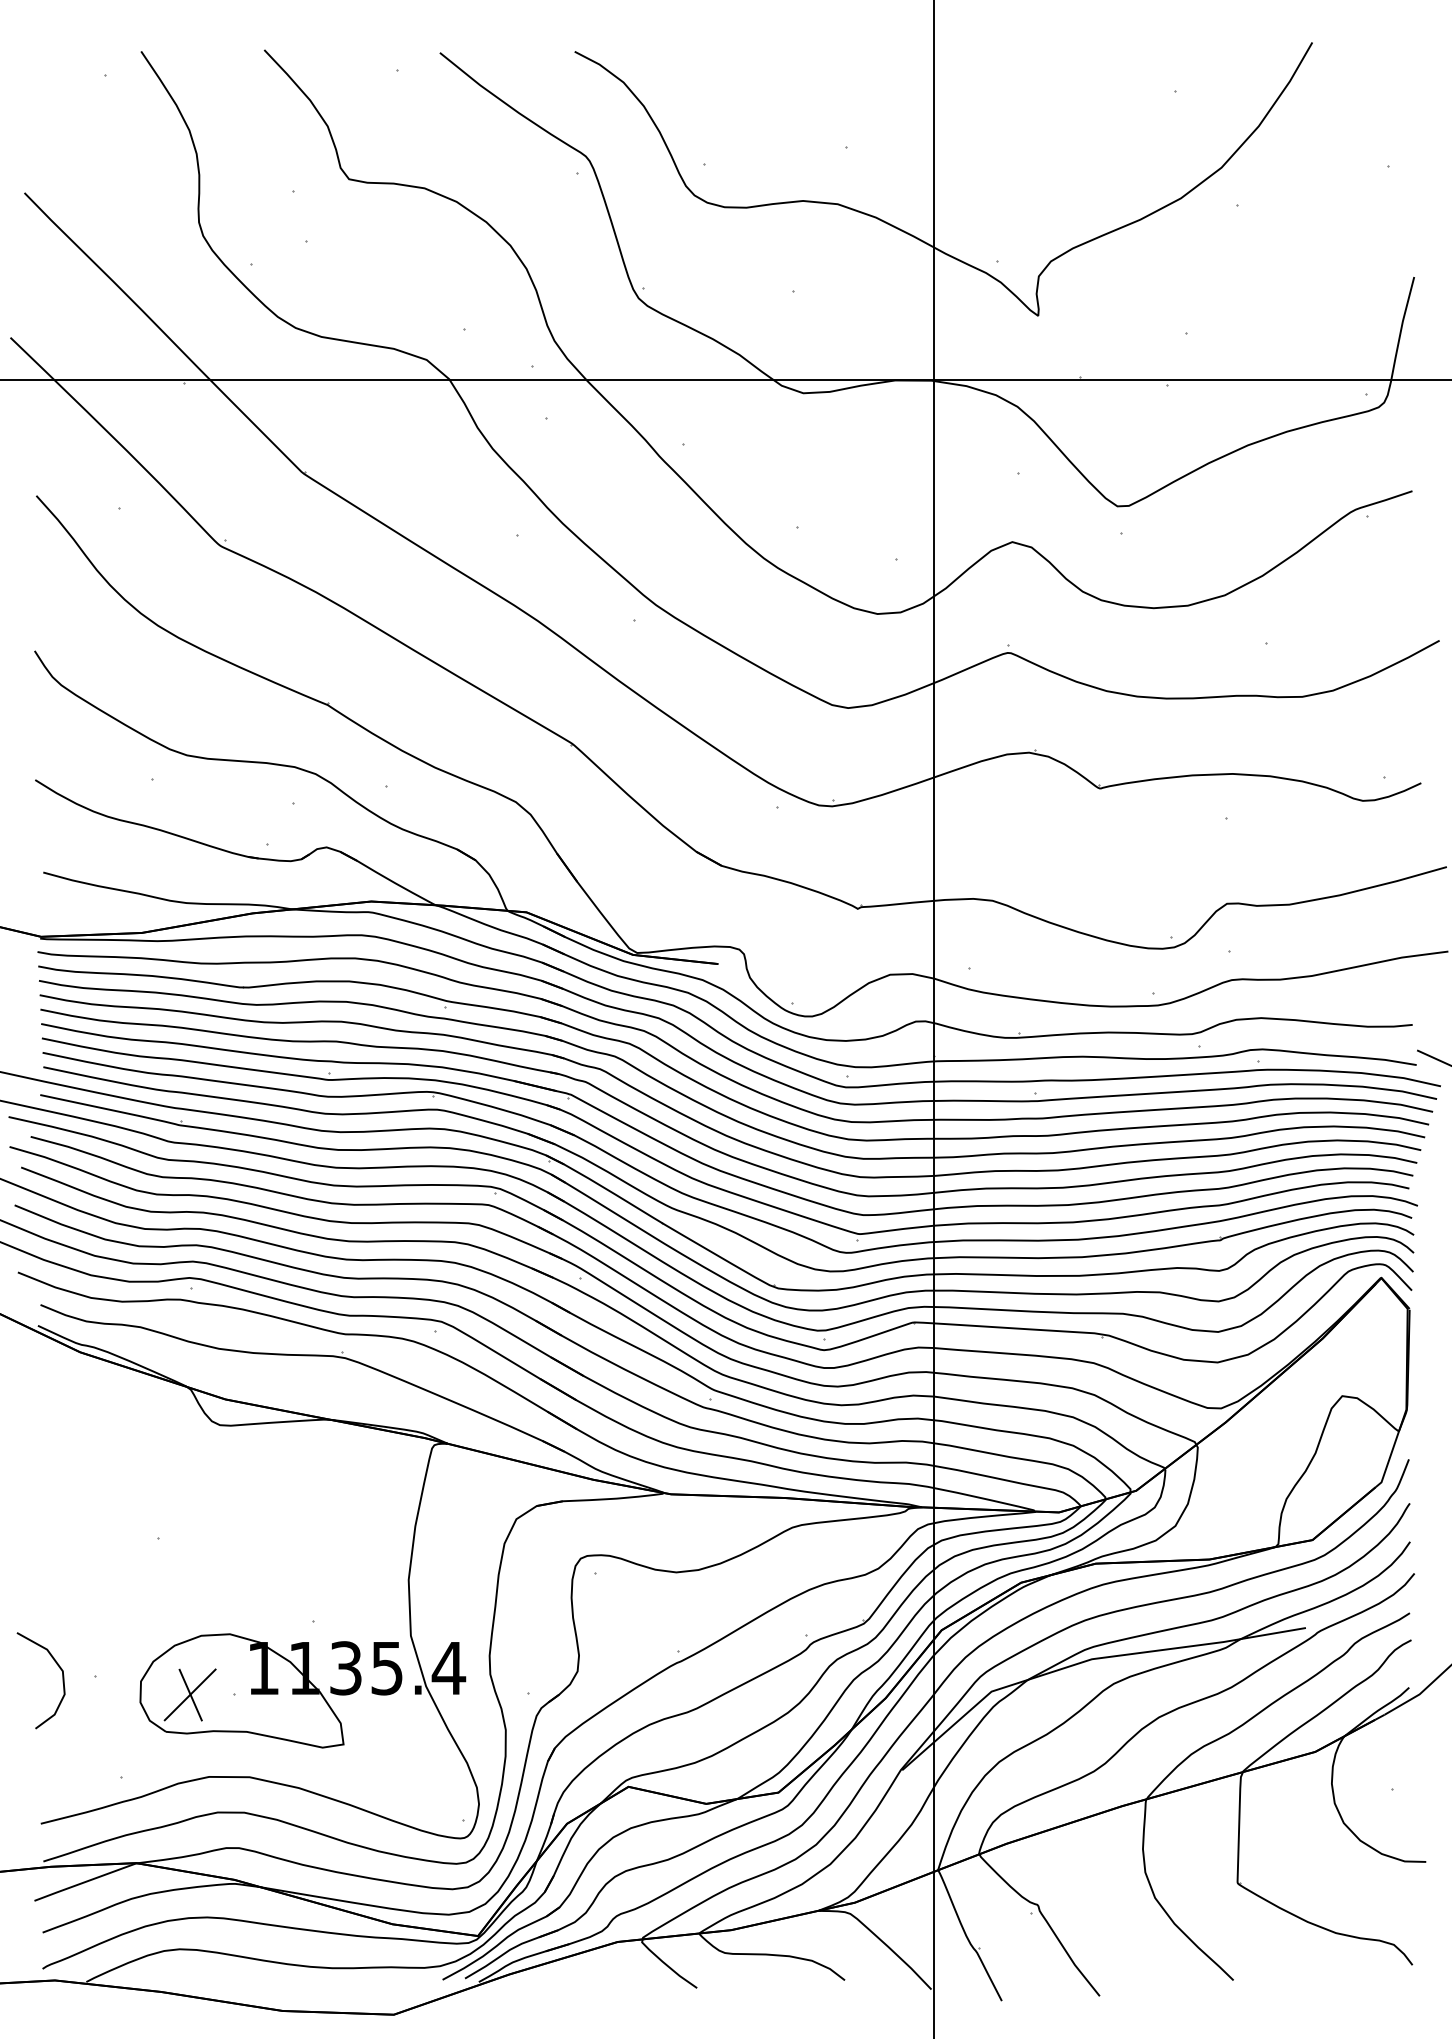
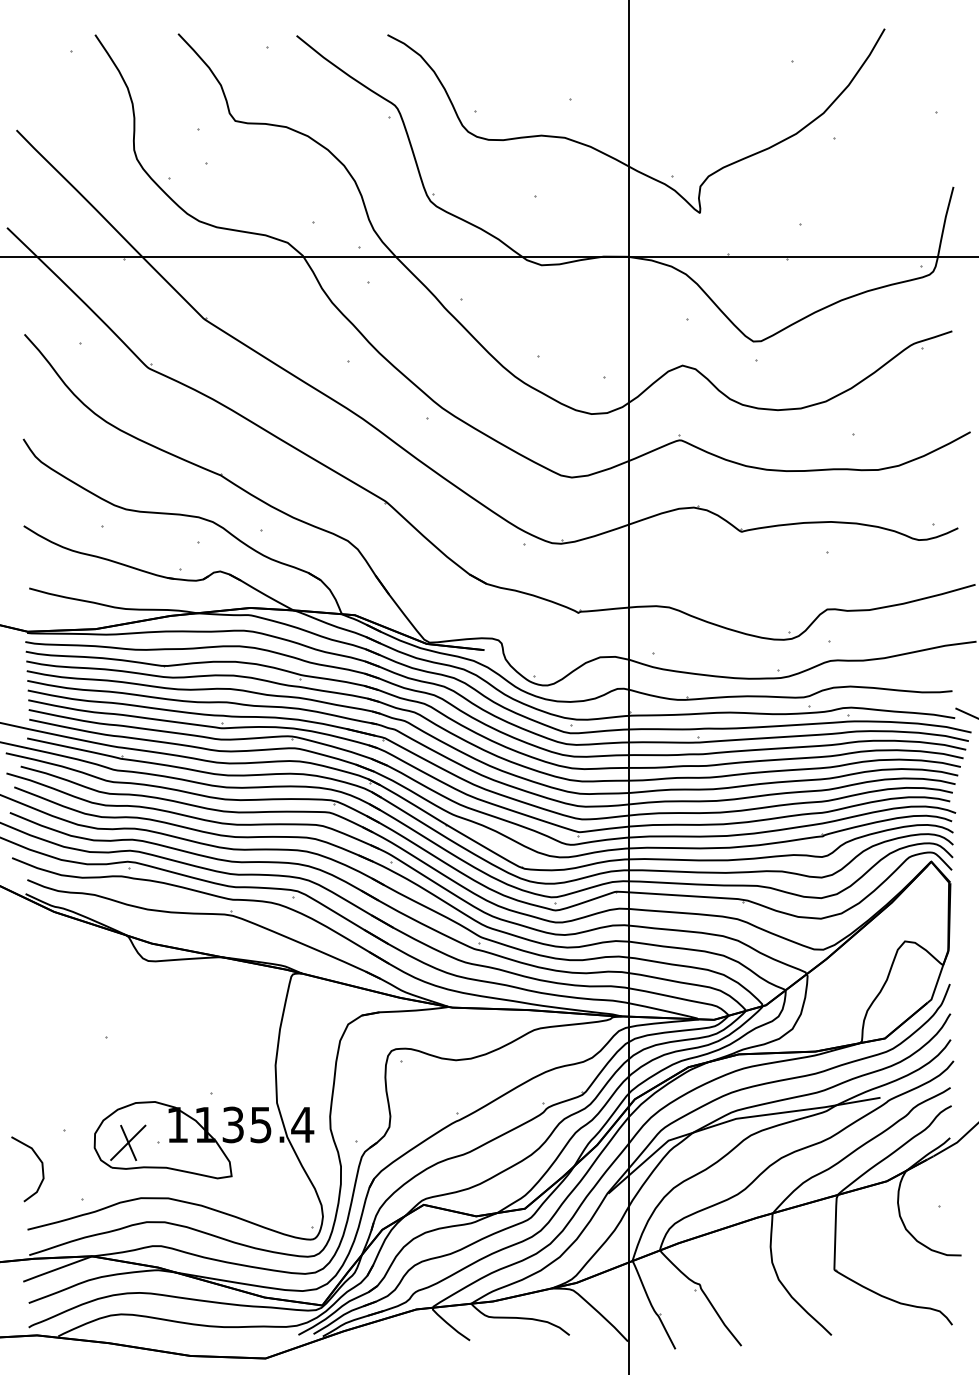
curve: (61, 1678) -> (41, 1167), moved

